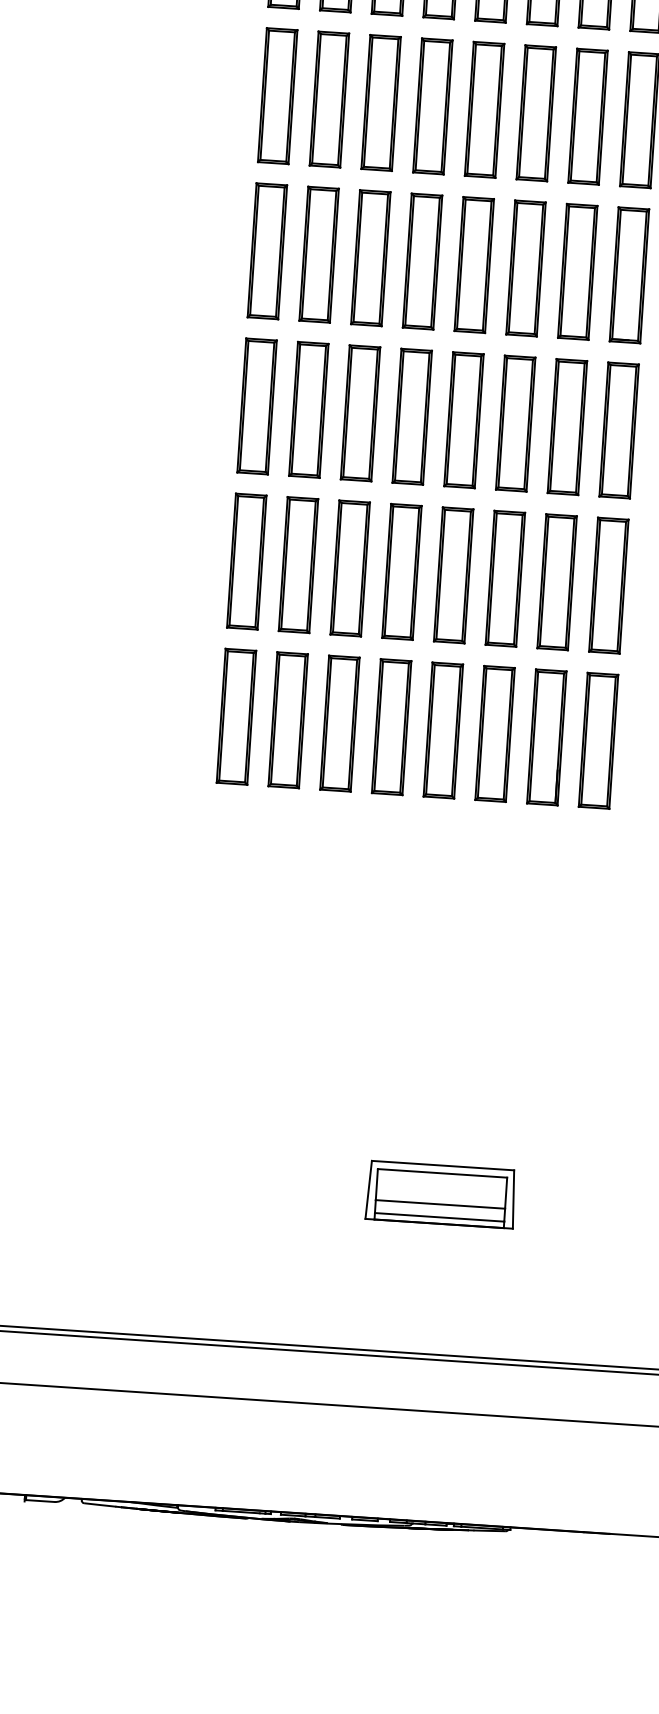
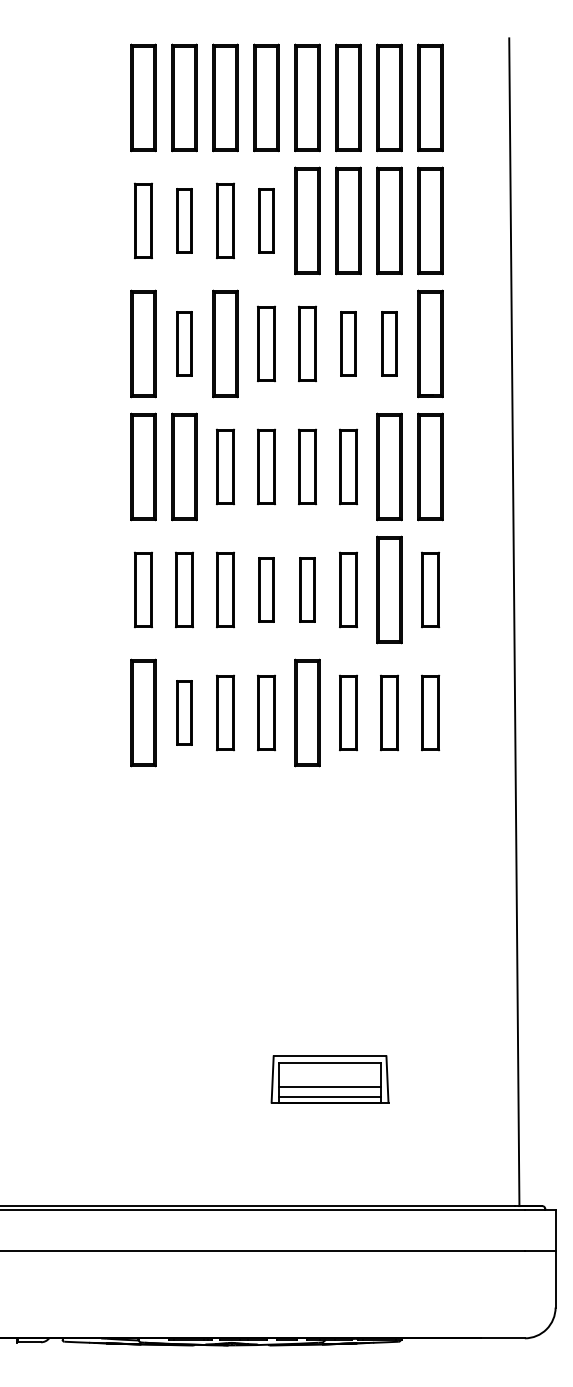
part: (277, 95) -> (143, 220), size x0.7
part: (329, 99) -> (184, 220), size x0.6
part: (381, 102) -> (225, 220), size x0.7
part: (432, 105) -> (266, 220), size x0.6
part: (319, 254) -> (184, 343), size x0.6
part: (422, 261) -> (266, 343), size x0.7
part: (474, 264) -> (307, 343), size x0.7
part: (526, 267) -> (348, 343), size x0.6
part: (577, 271) -> (389, 343), size x0.6
part: (360, 412) -> (225, 466), size x0.7
part: (412, 416) -> (266, 466), size x0.7
part: (464, 419) -> (307, 466), size x0.7
part: (515, 423) -> (348, 466), size x0.7
part: (246, 561) -> (143, 589), size x0.7
part: (298, 564) -> (184, 589), size x0.7
part: (350, 567) -> (225, 589), size x0.7
part: (401, 571) -> (266, 589), size x0.6
part: (453, 574) -> (307, 589), size x0.6
part: (505, 578) -> (348, 589), size x0.7
part: (608, 585) -> (430, 589), size x0.7
part: (288, 719) -> (184, 712), size x0.6
part: (339, 723) -> (225, 712), size x0.7
part: (391, 726) -> (266, 712), size x0.7
part: (495, 733) -> (348, 712), size x0.7
part: (546, 736) -> (389, 712), size x0.7
part: (598, 740) -> (430, 712), size x0.7

